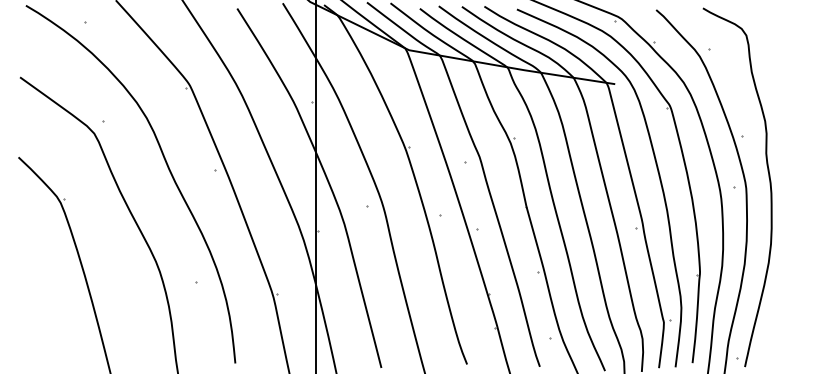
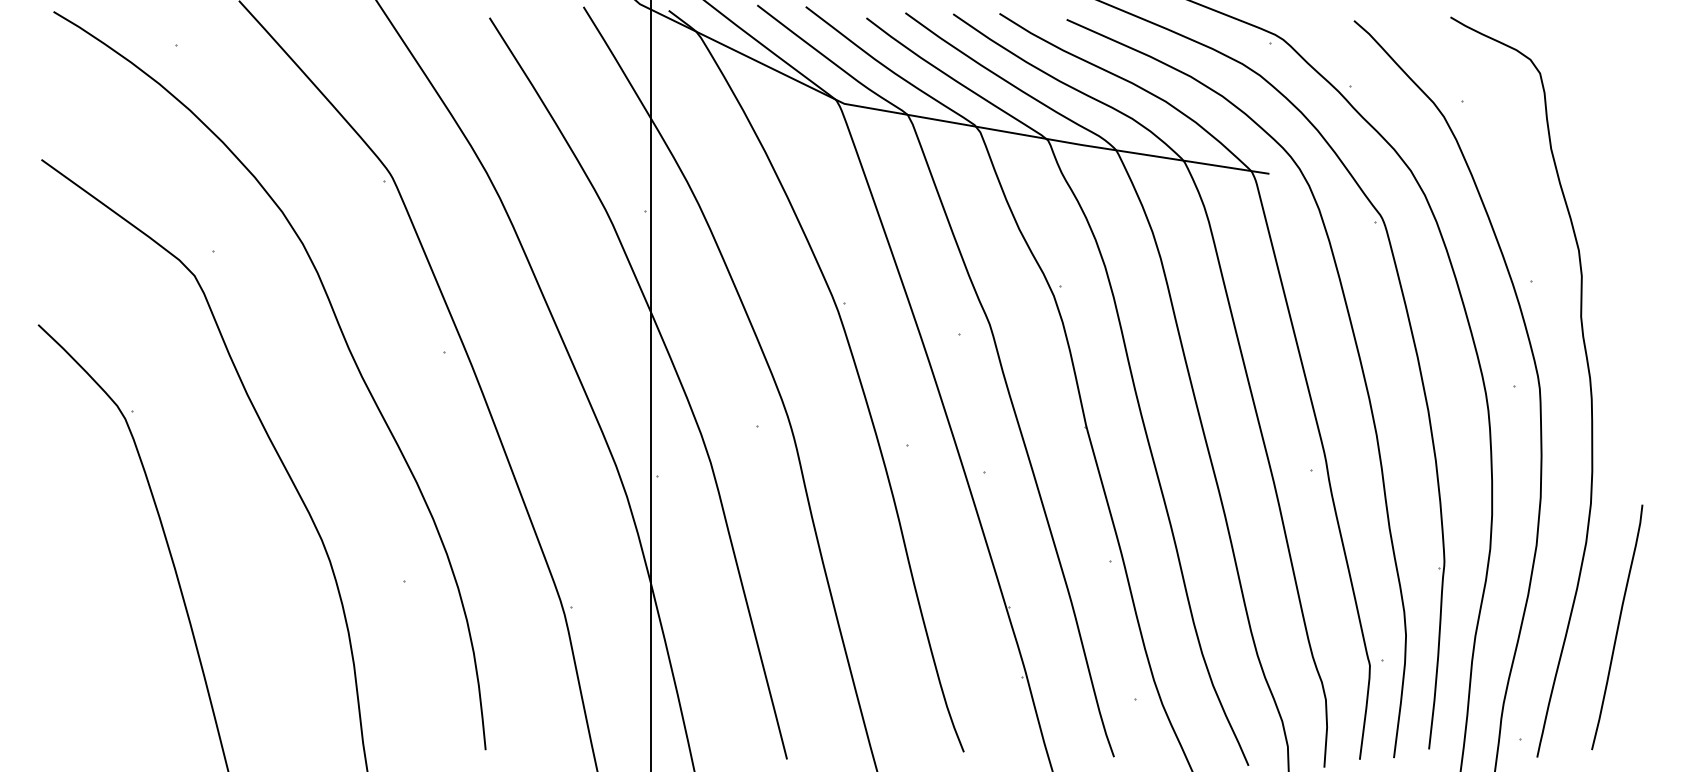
line: (783, 303) -> (1616, 626), added

